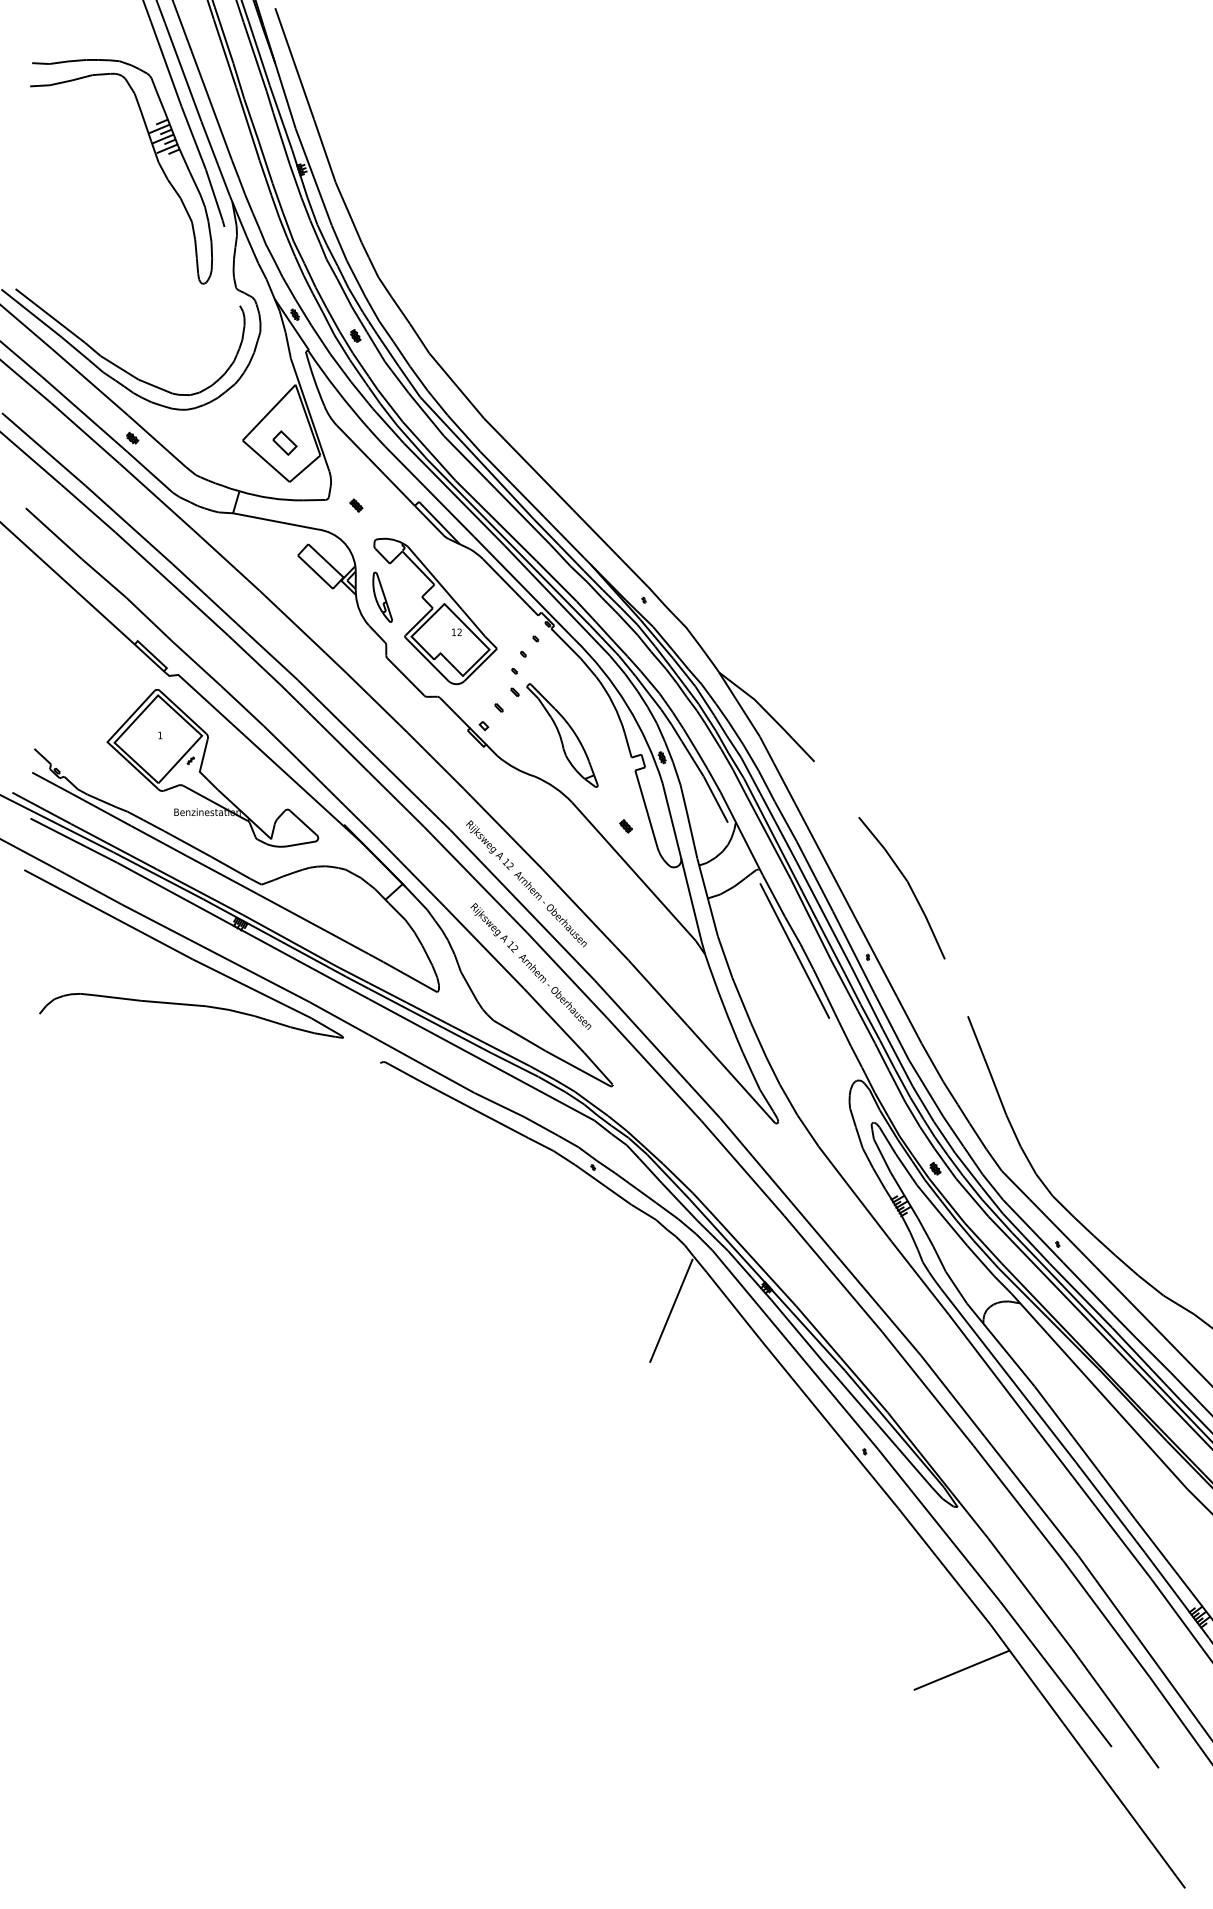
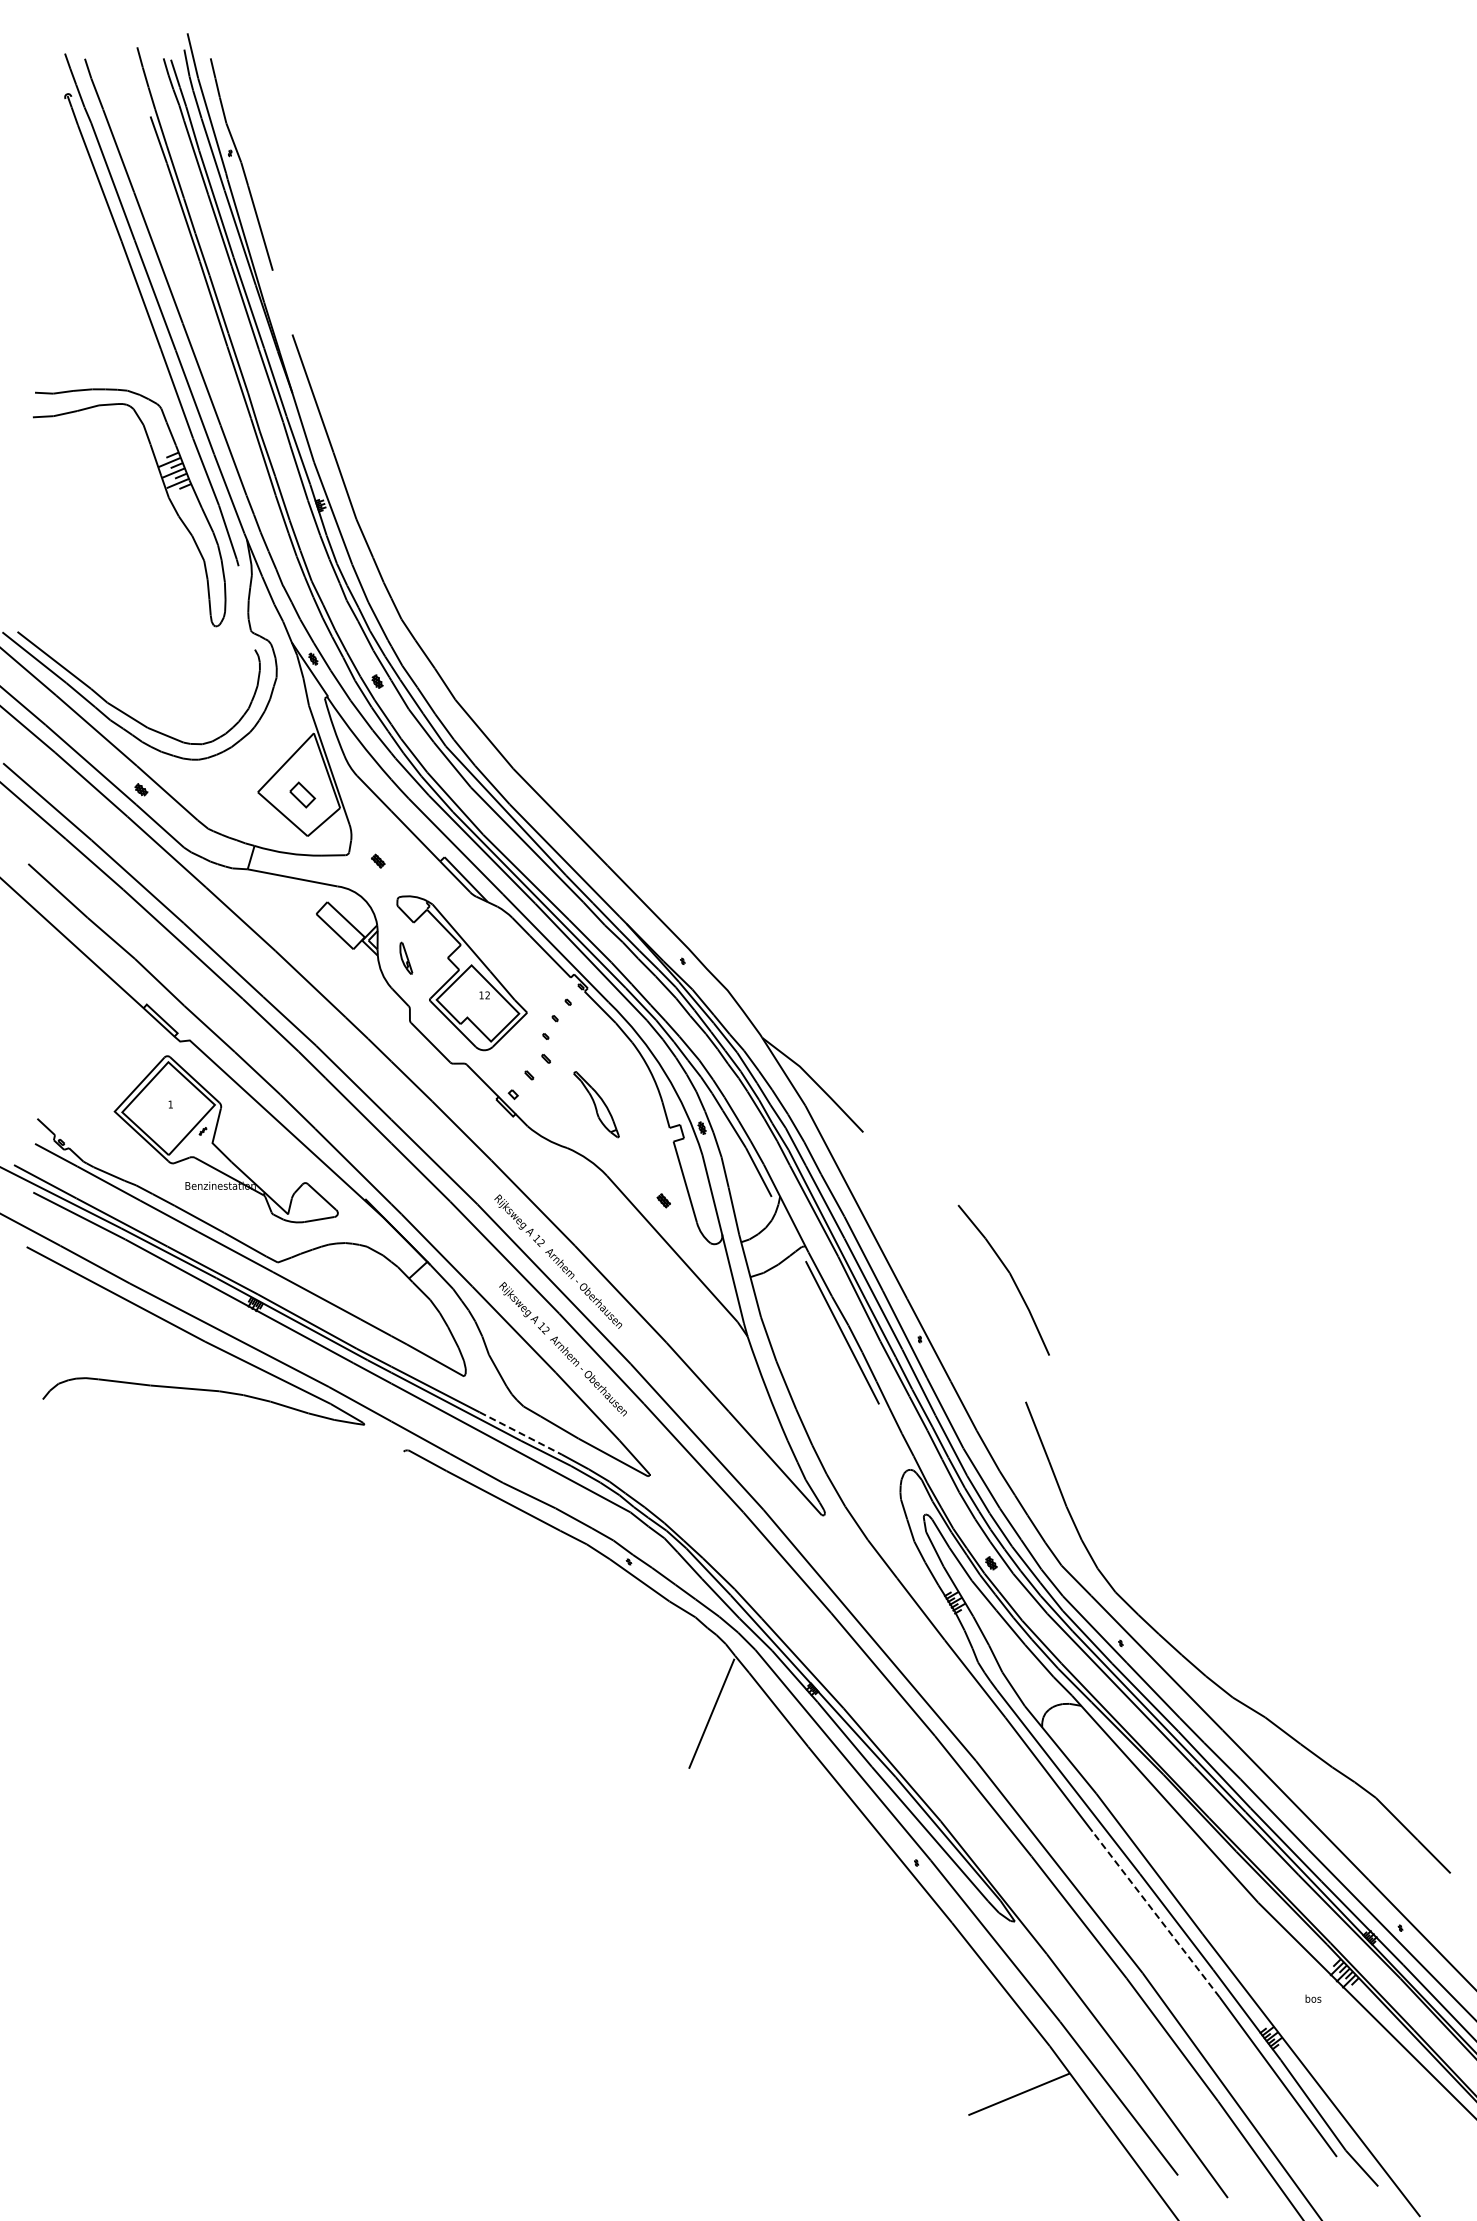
part: (383, 597) -> (406, 958), size x0.6
part: (562, 735) -> (596, 1104), size x0.6
part: (908, 884) -> (1010, 1276), moved
line: (491, 1046) -> (521, 1433), solid -> dashed
line: (1090, 1500) -> (1155, 1914), solid -> dashed

